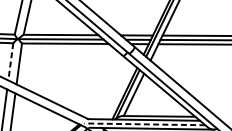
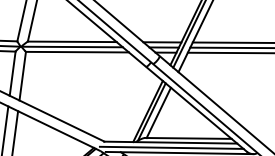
line: (10, 62) -> (12, 74), dashed -> solid
line: (144, 124) -> (171, 147), dashed -> solid

